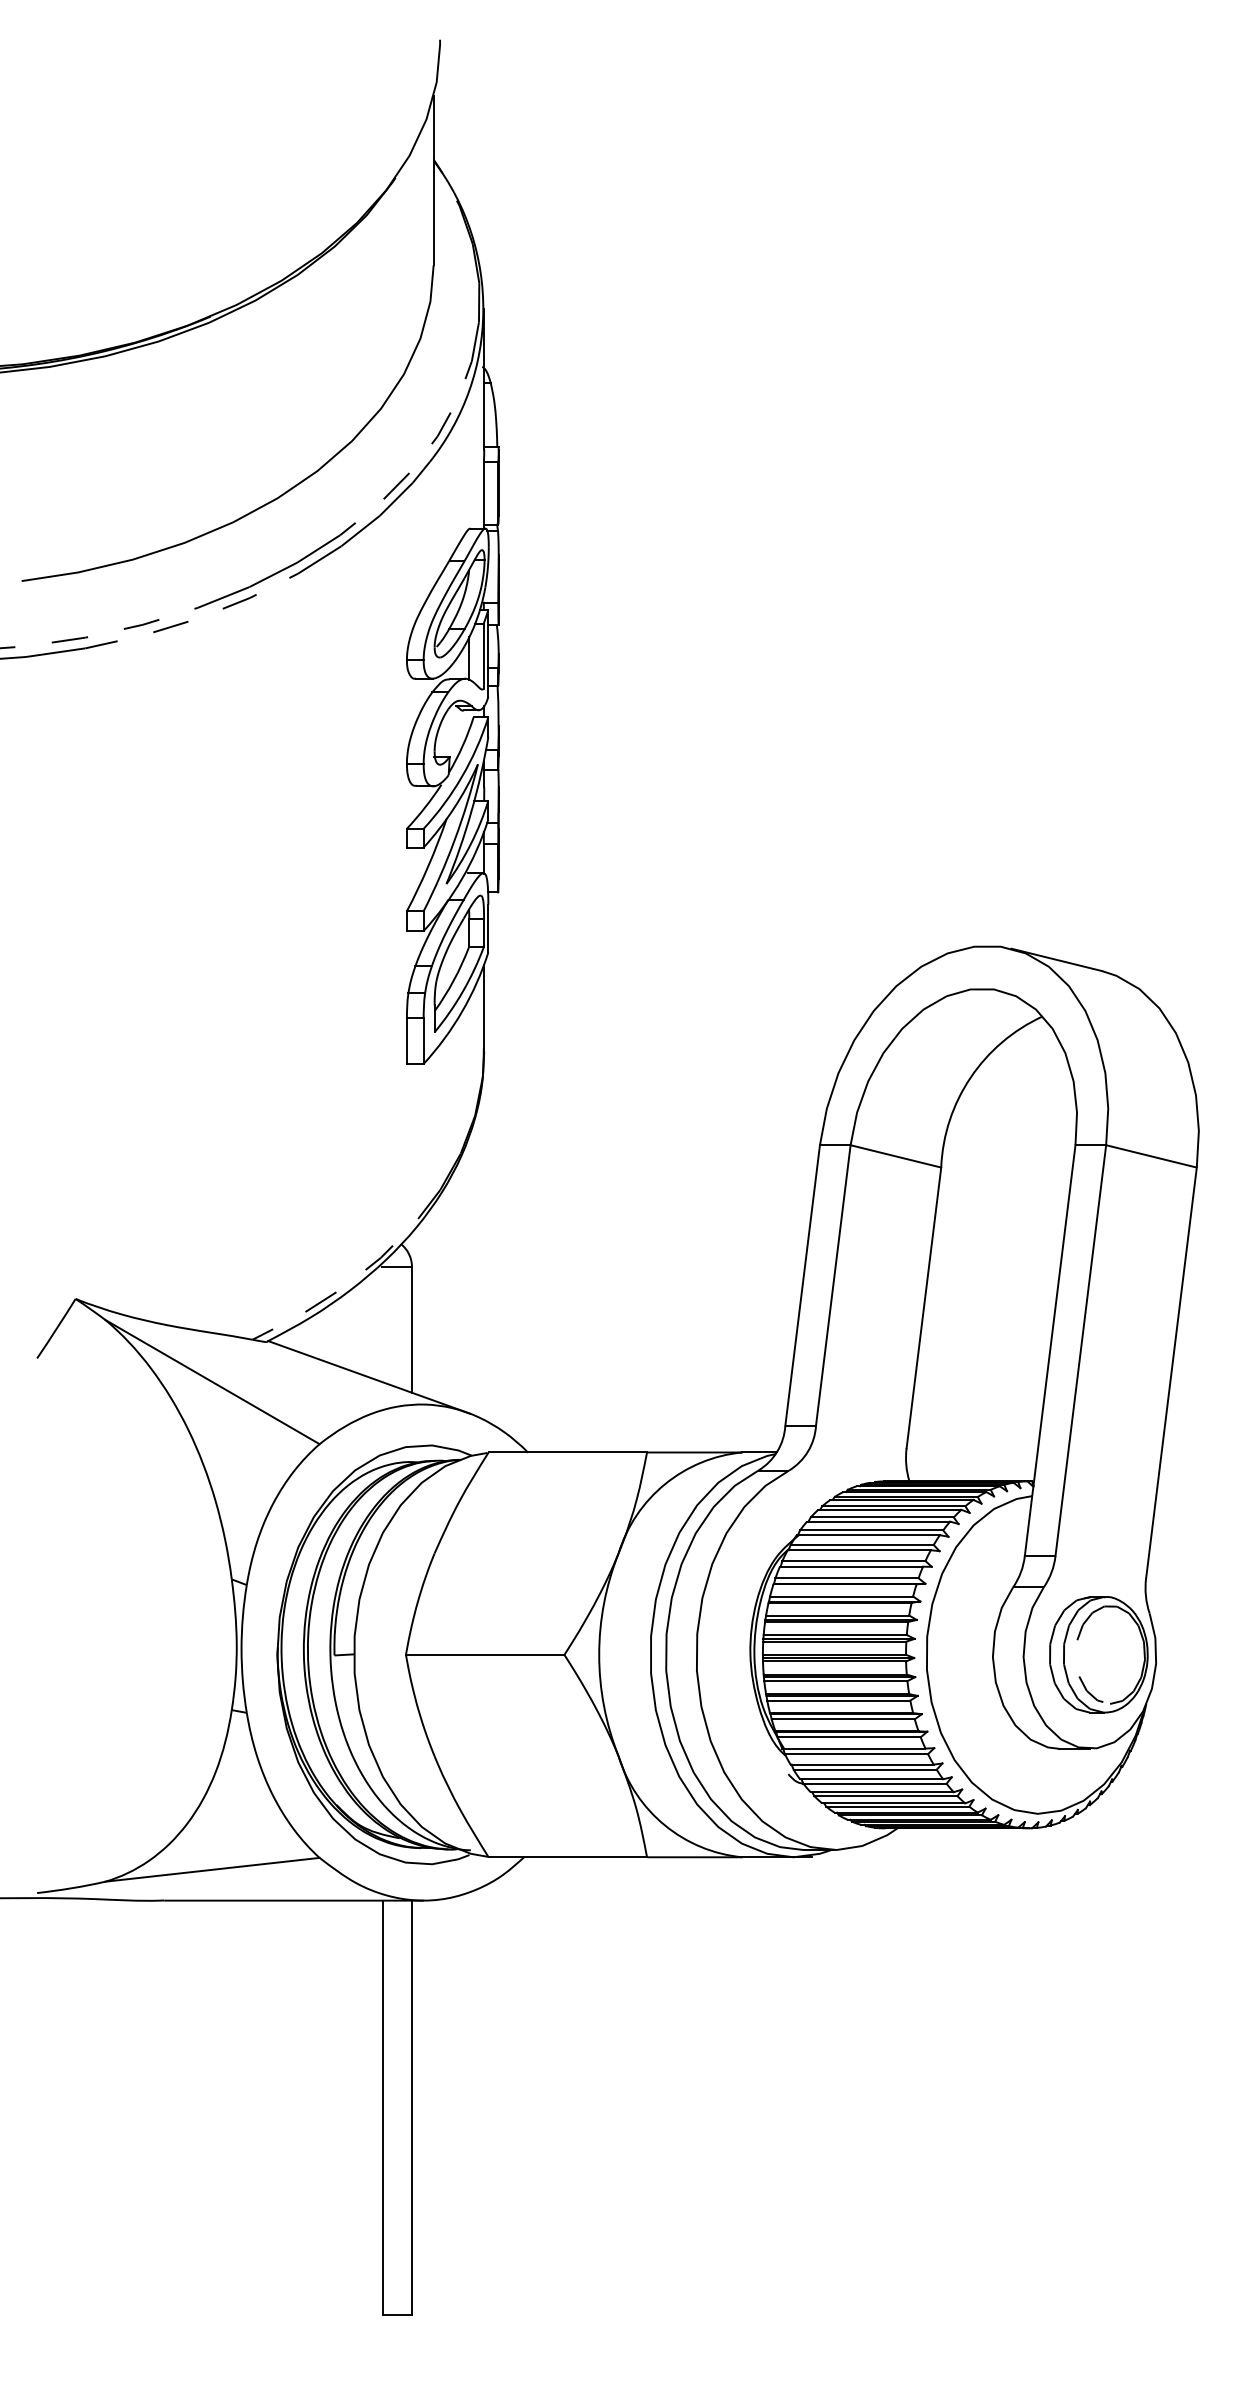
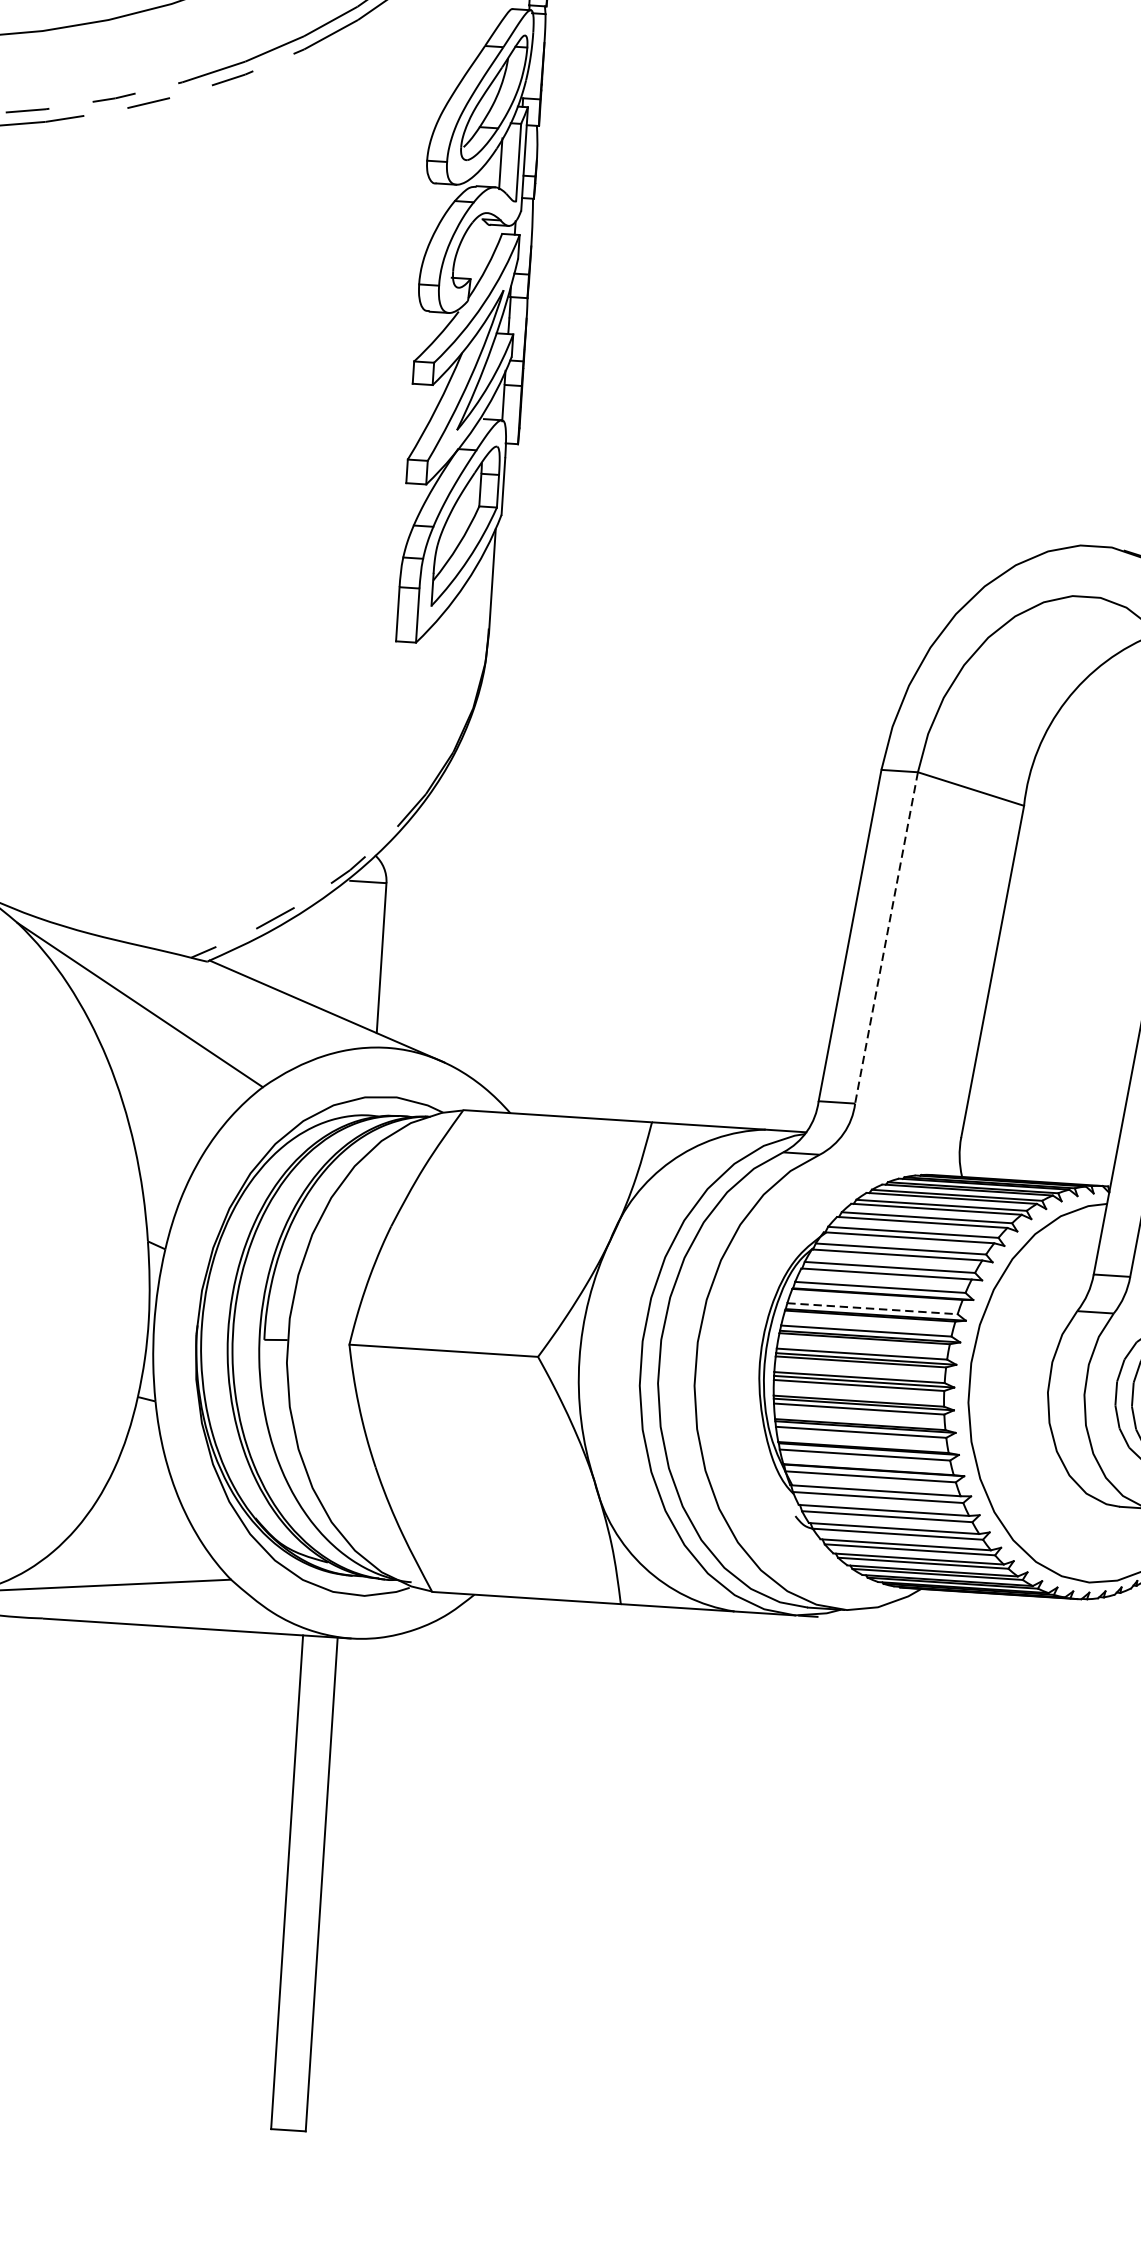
line: (833, 1286) -> (886, 939), solid -> dashed
line: (841, 1596) -> (872, 1308), solid -> dashed

